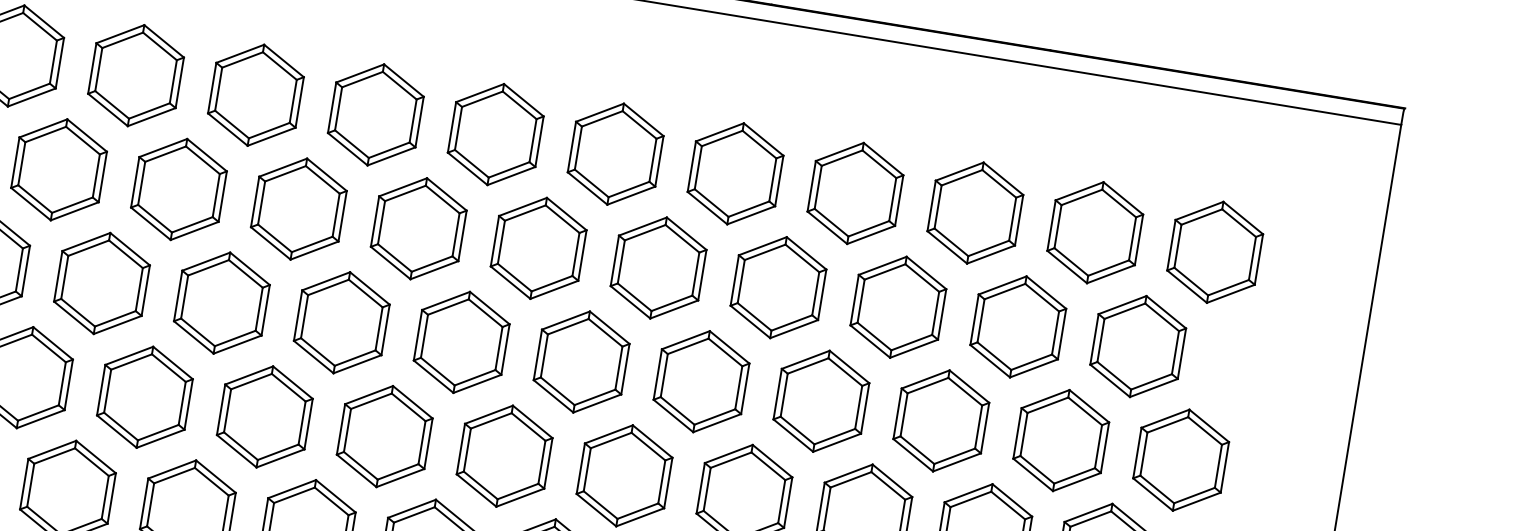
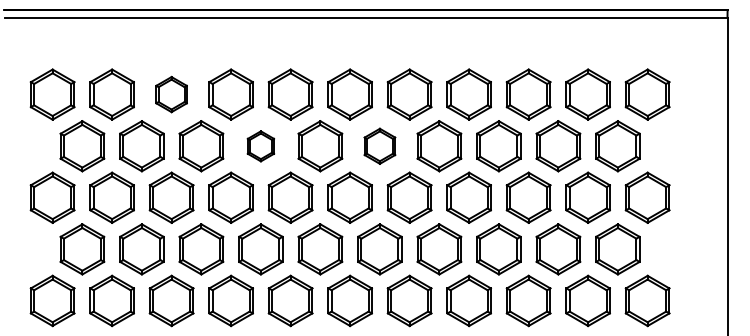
part: (255, 94) -> (171, 94), size x0.7
part: (417, 229) -> (260, 146), size x0.6
part: (657, 268) -> (379, 146), size x0.7

